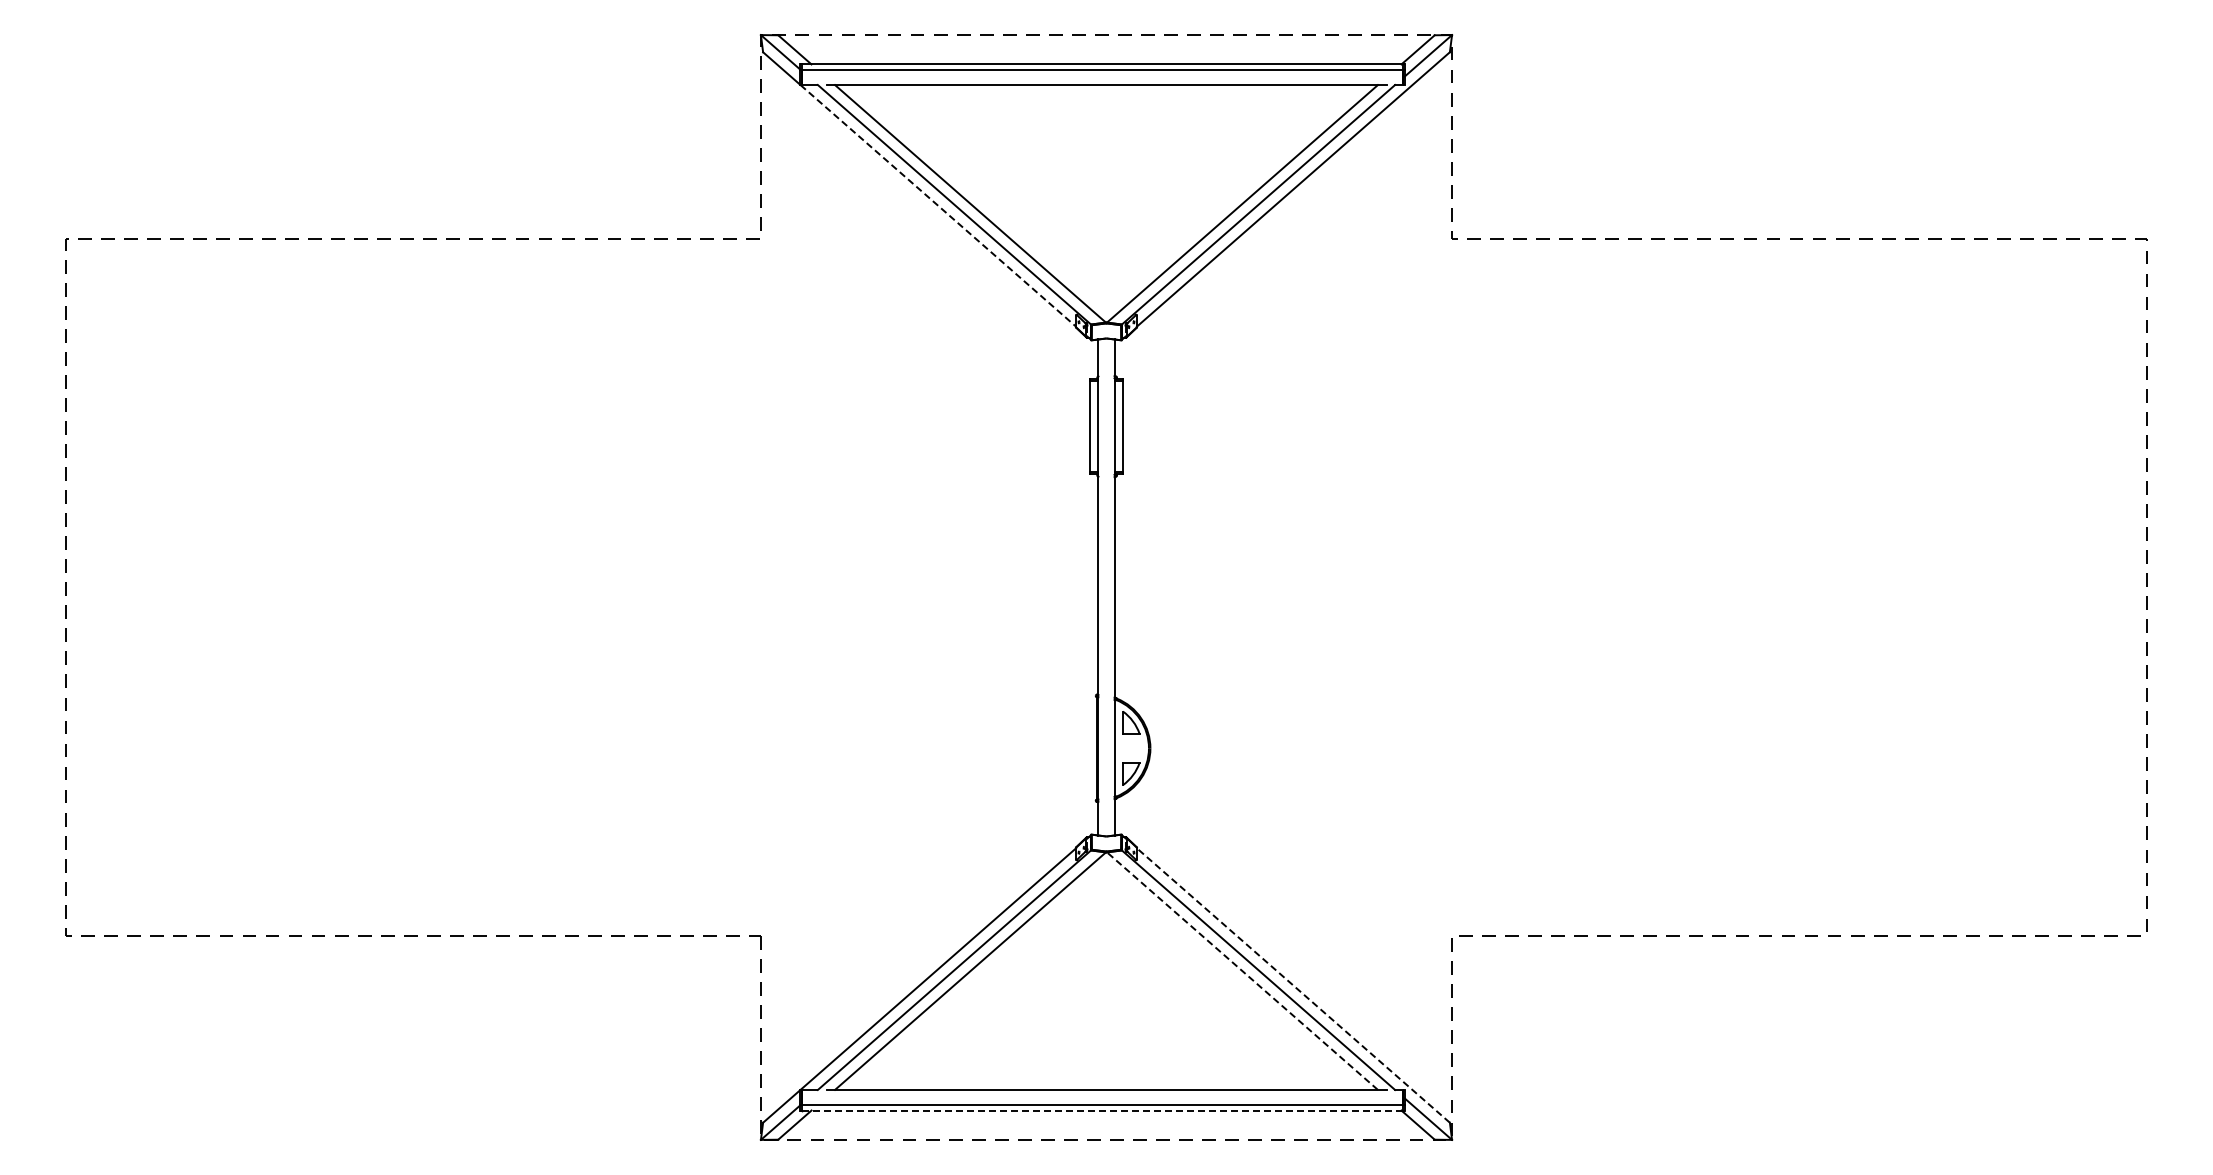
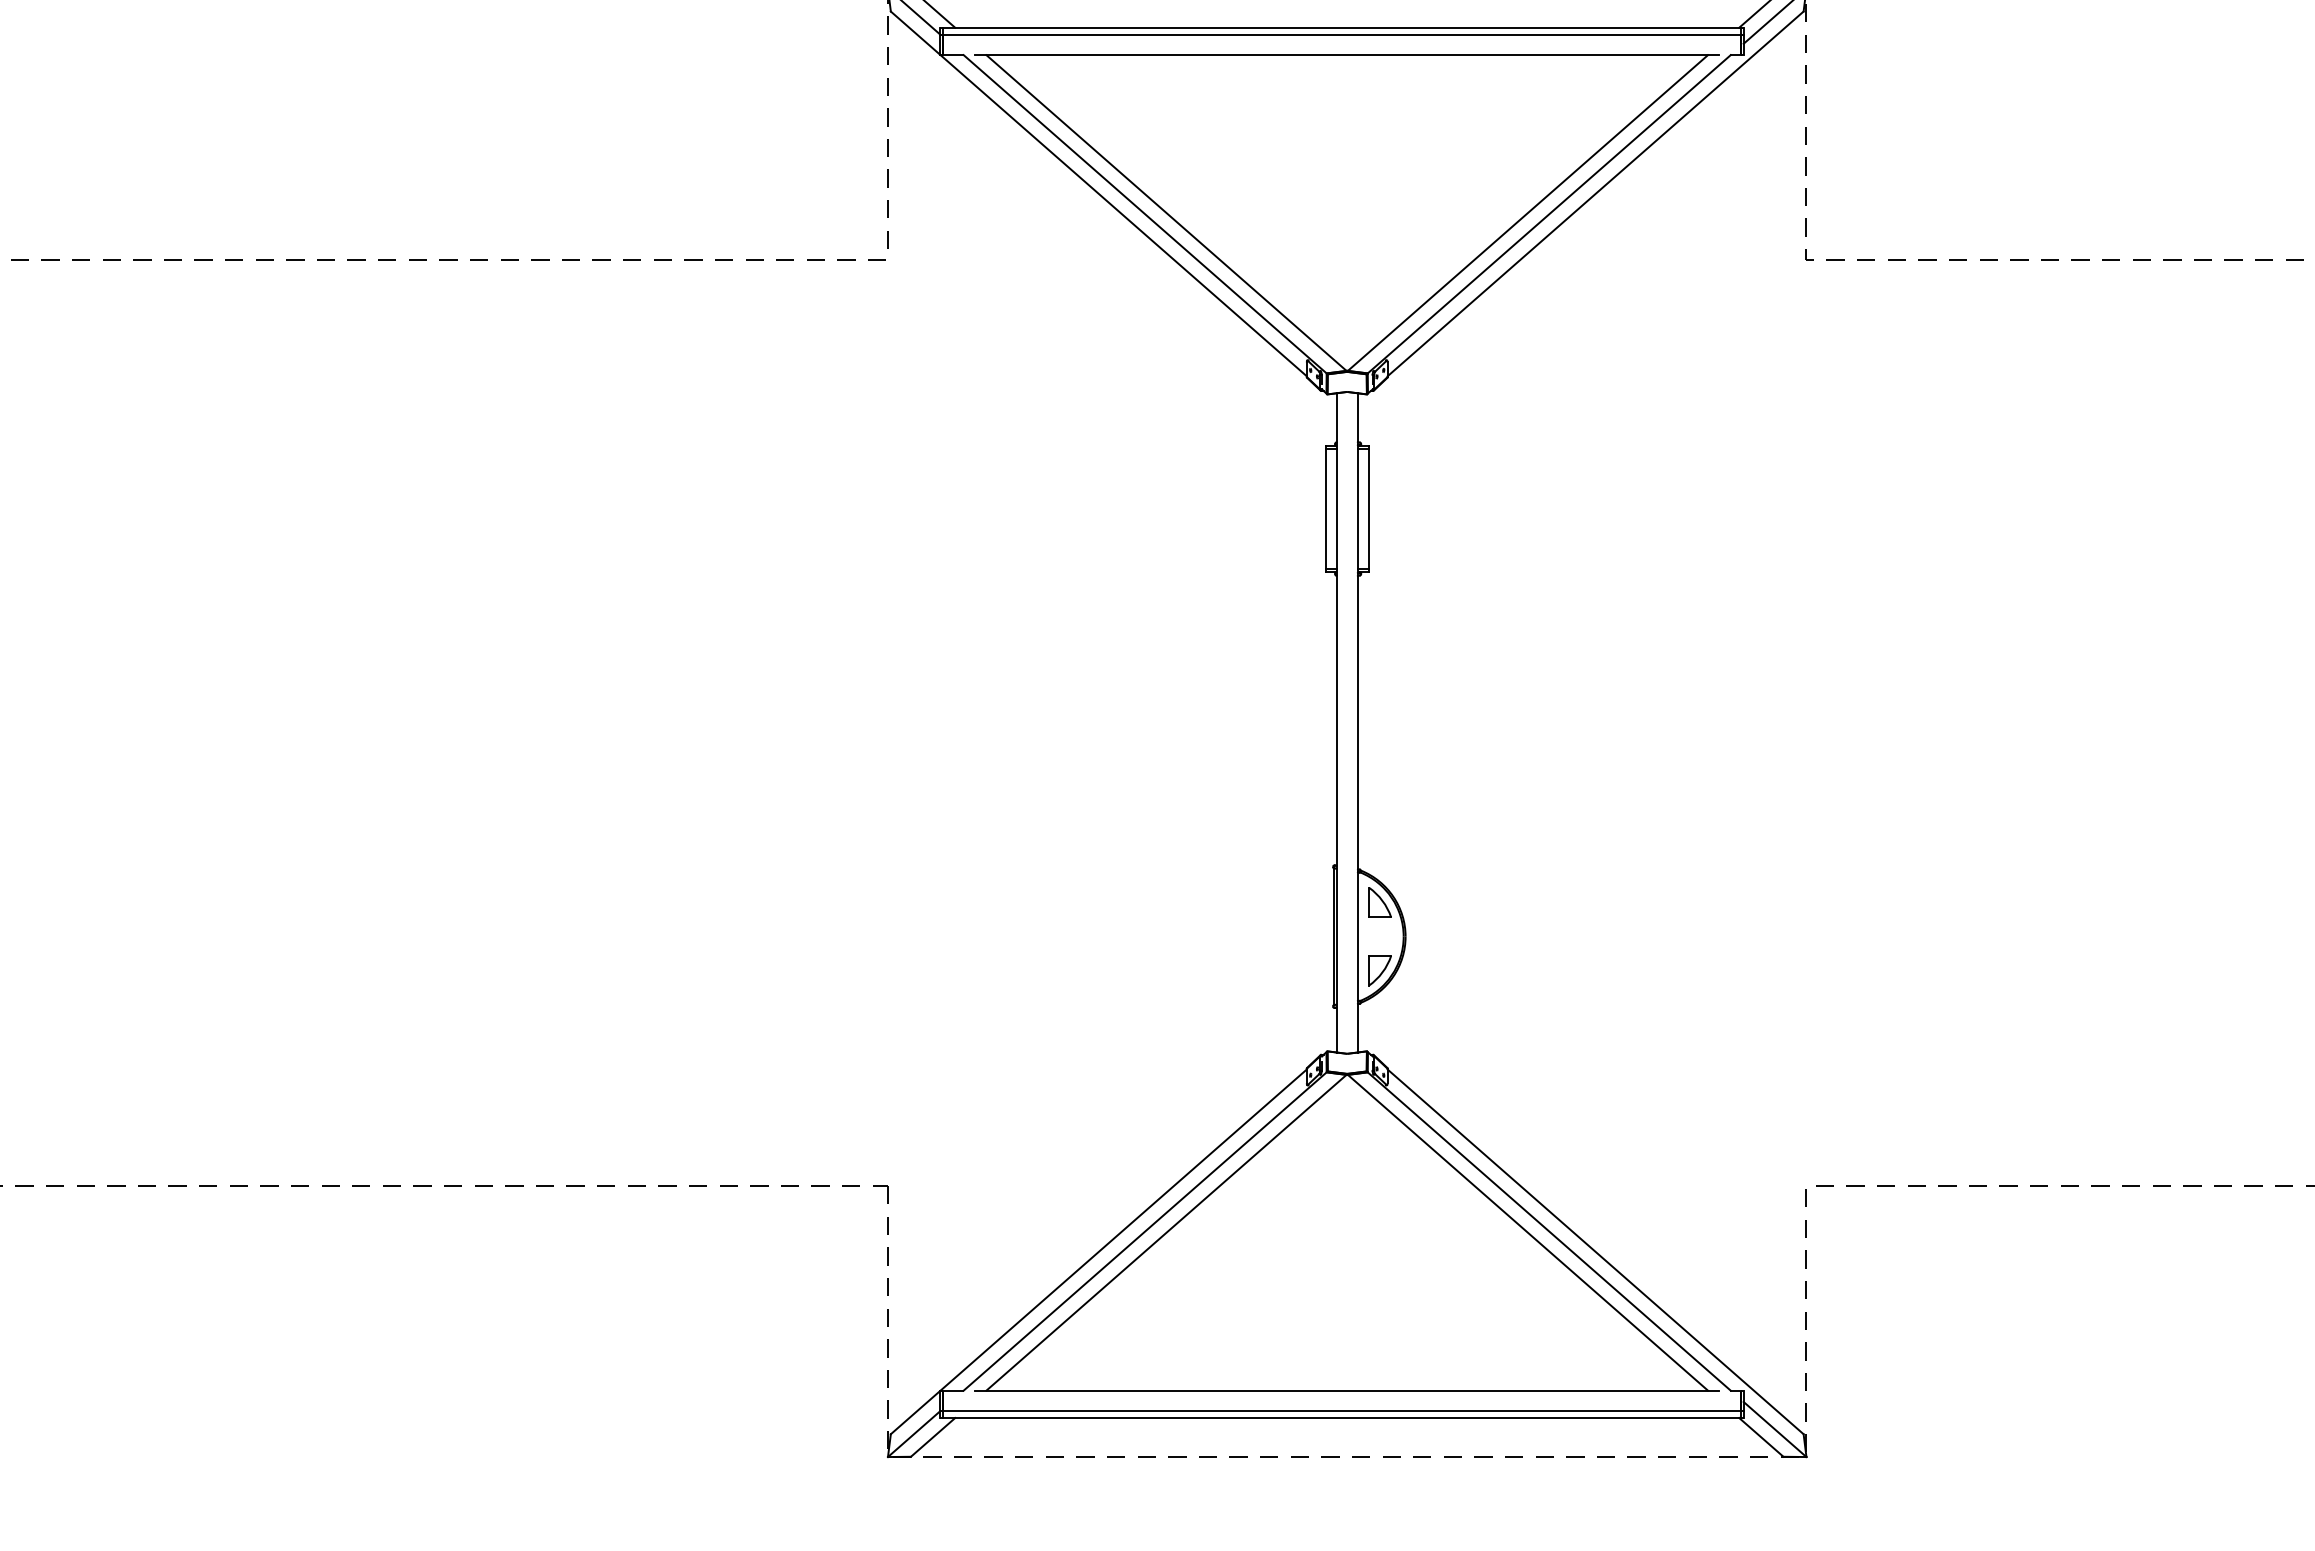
line: (938, 206) -> (1123, 216), dashed -> solid
line: (1242, 970) -> (1527, 1231), dashed -> solid
line: (1293, 985) -> (1595, 1251), dashed -> solid
line: (1101, 1110) -> (1340, 1417), dashed -> solid

